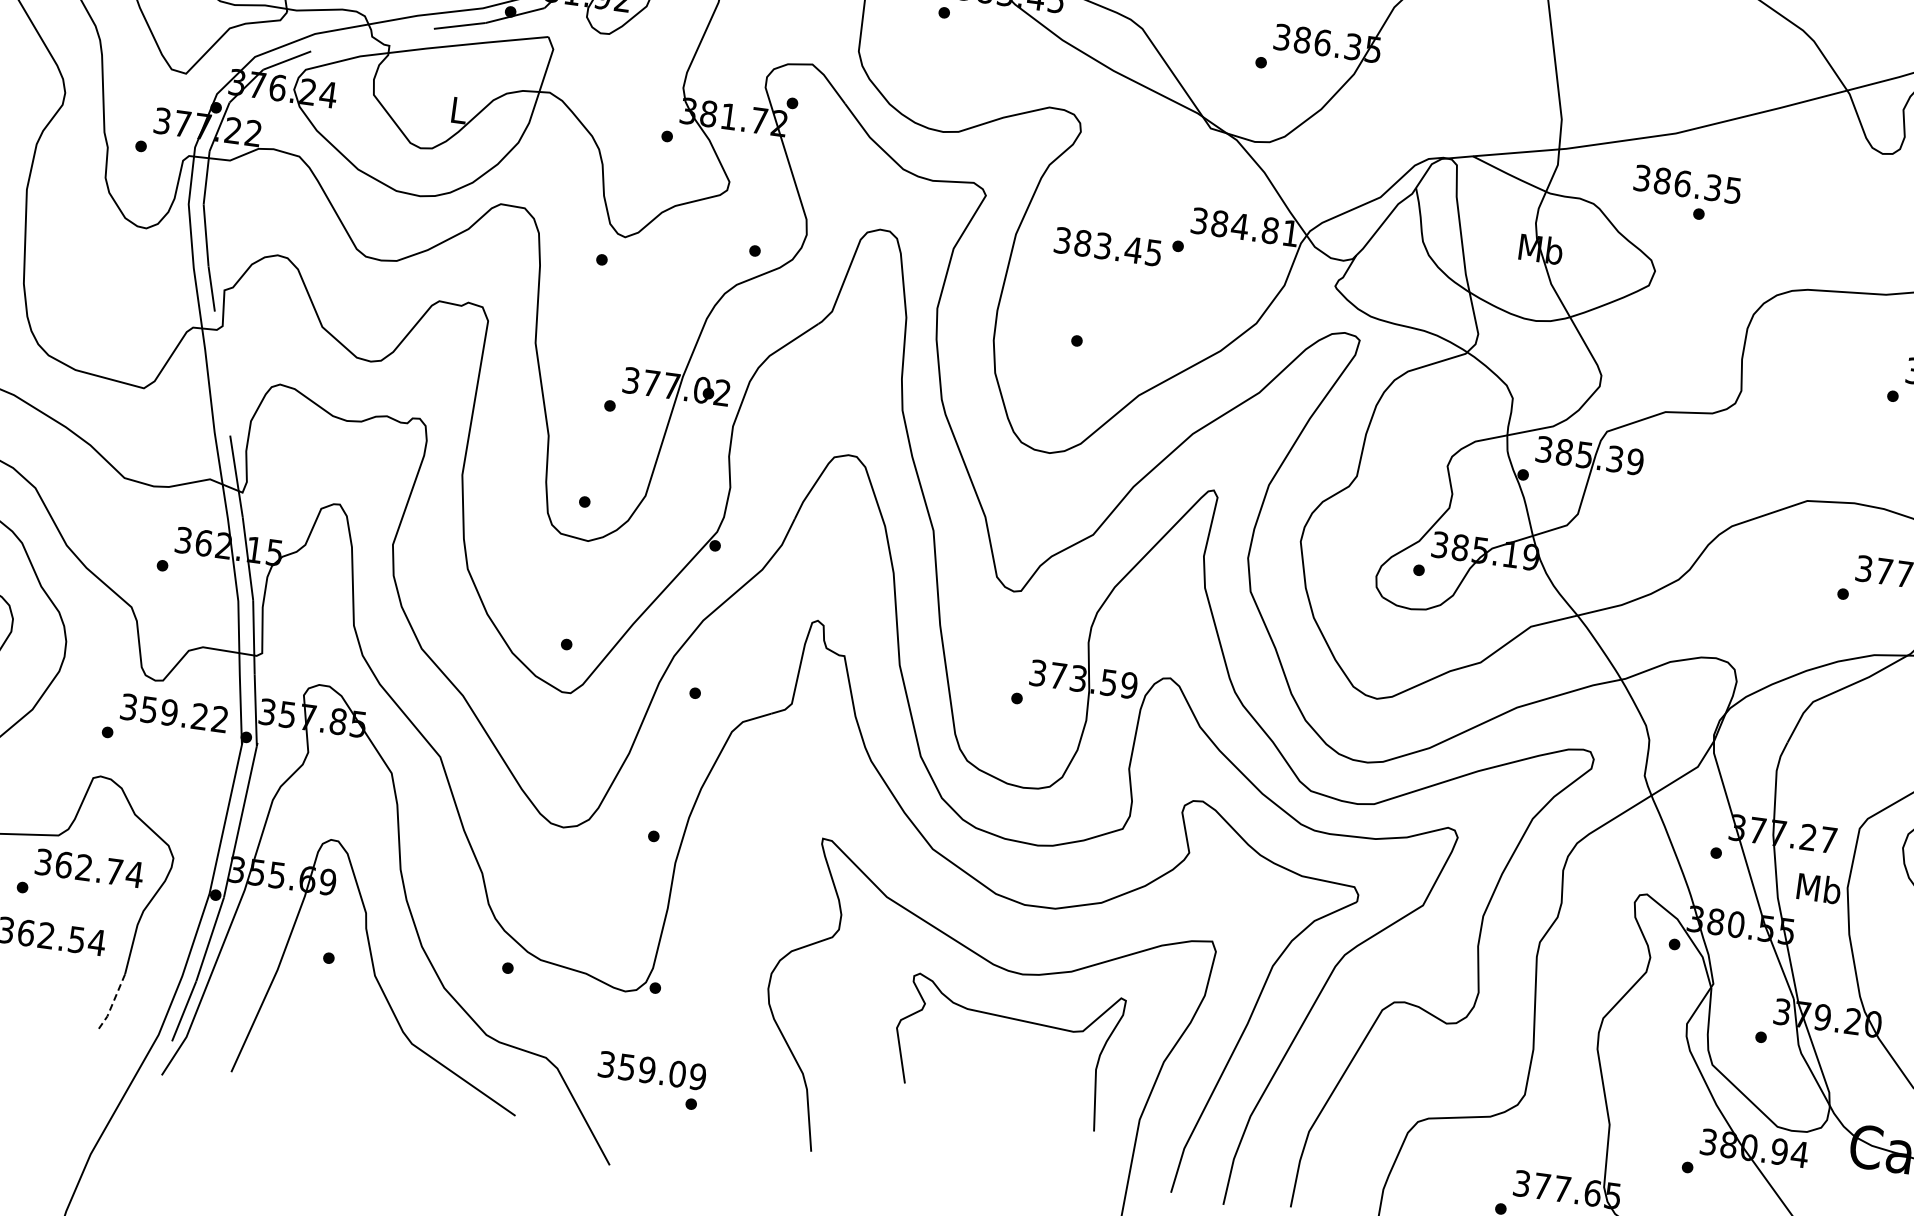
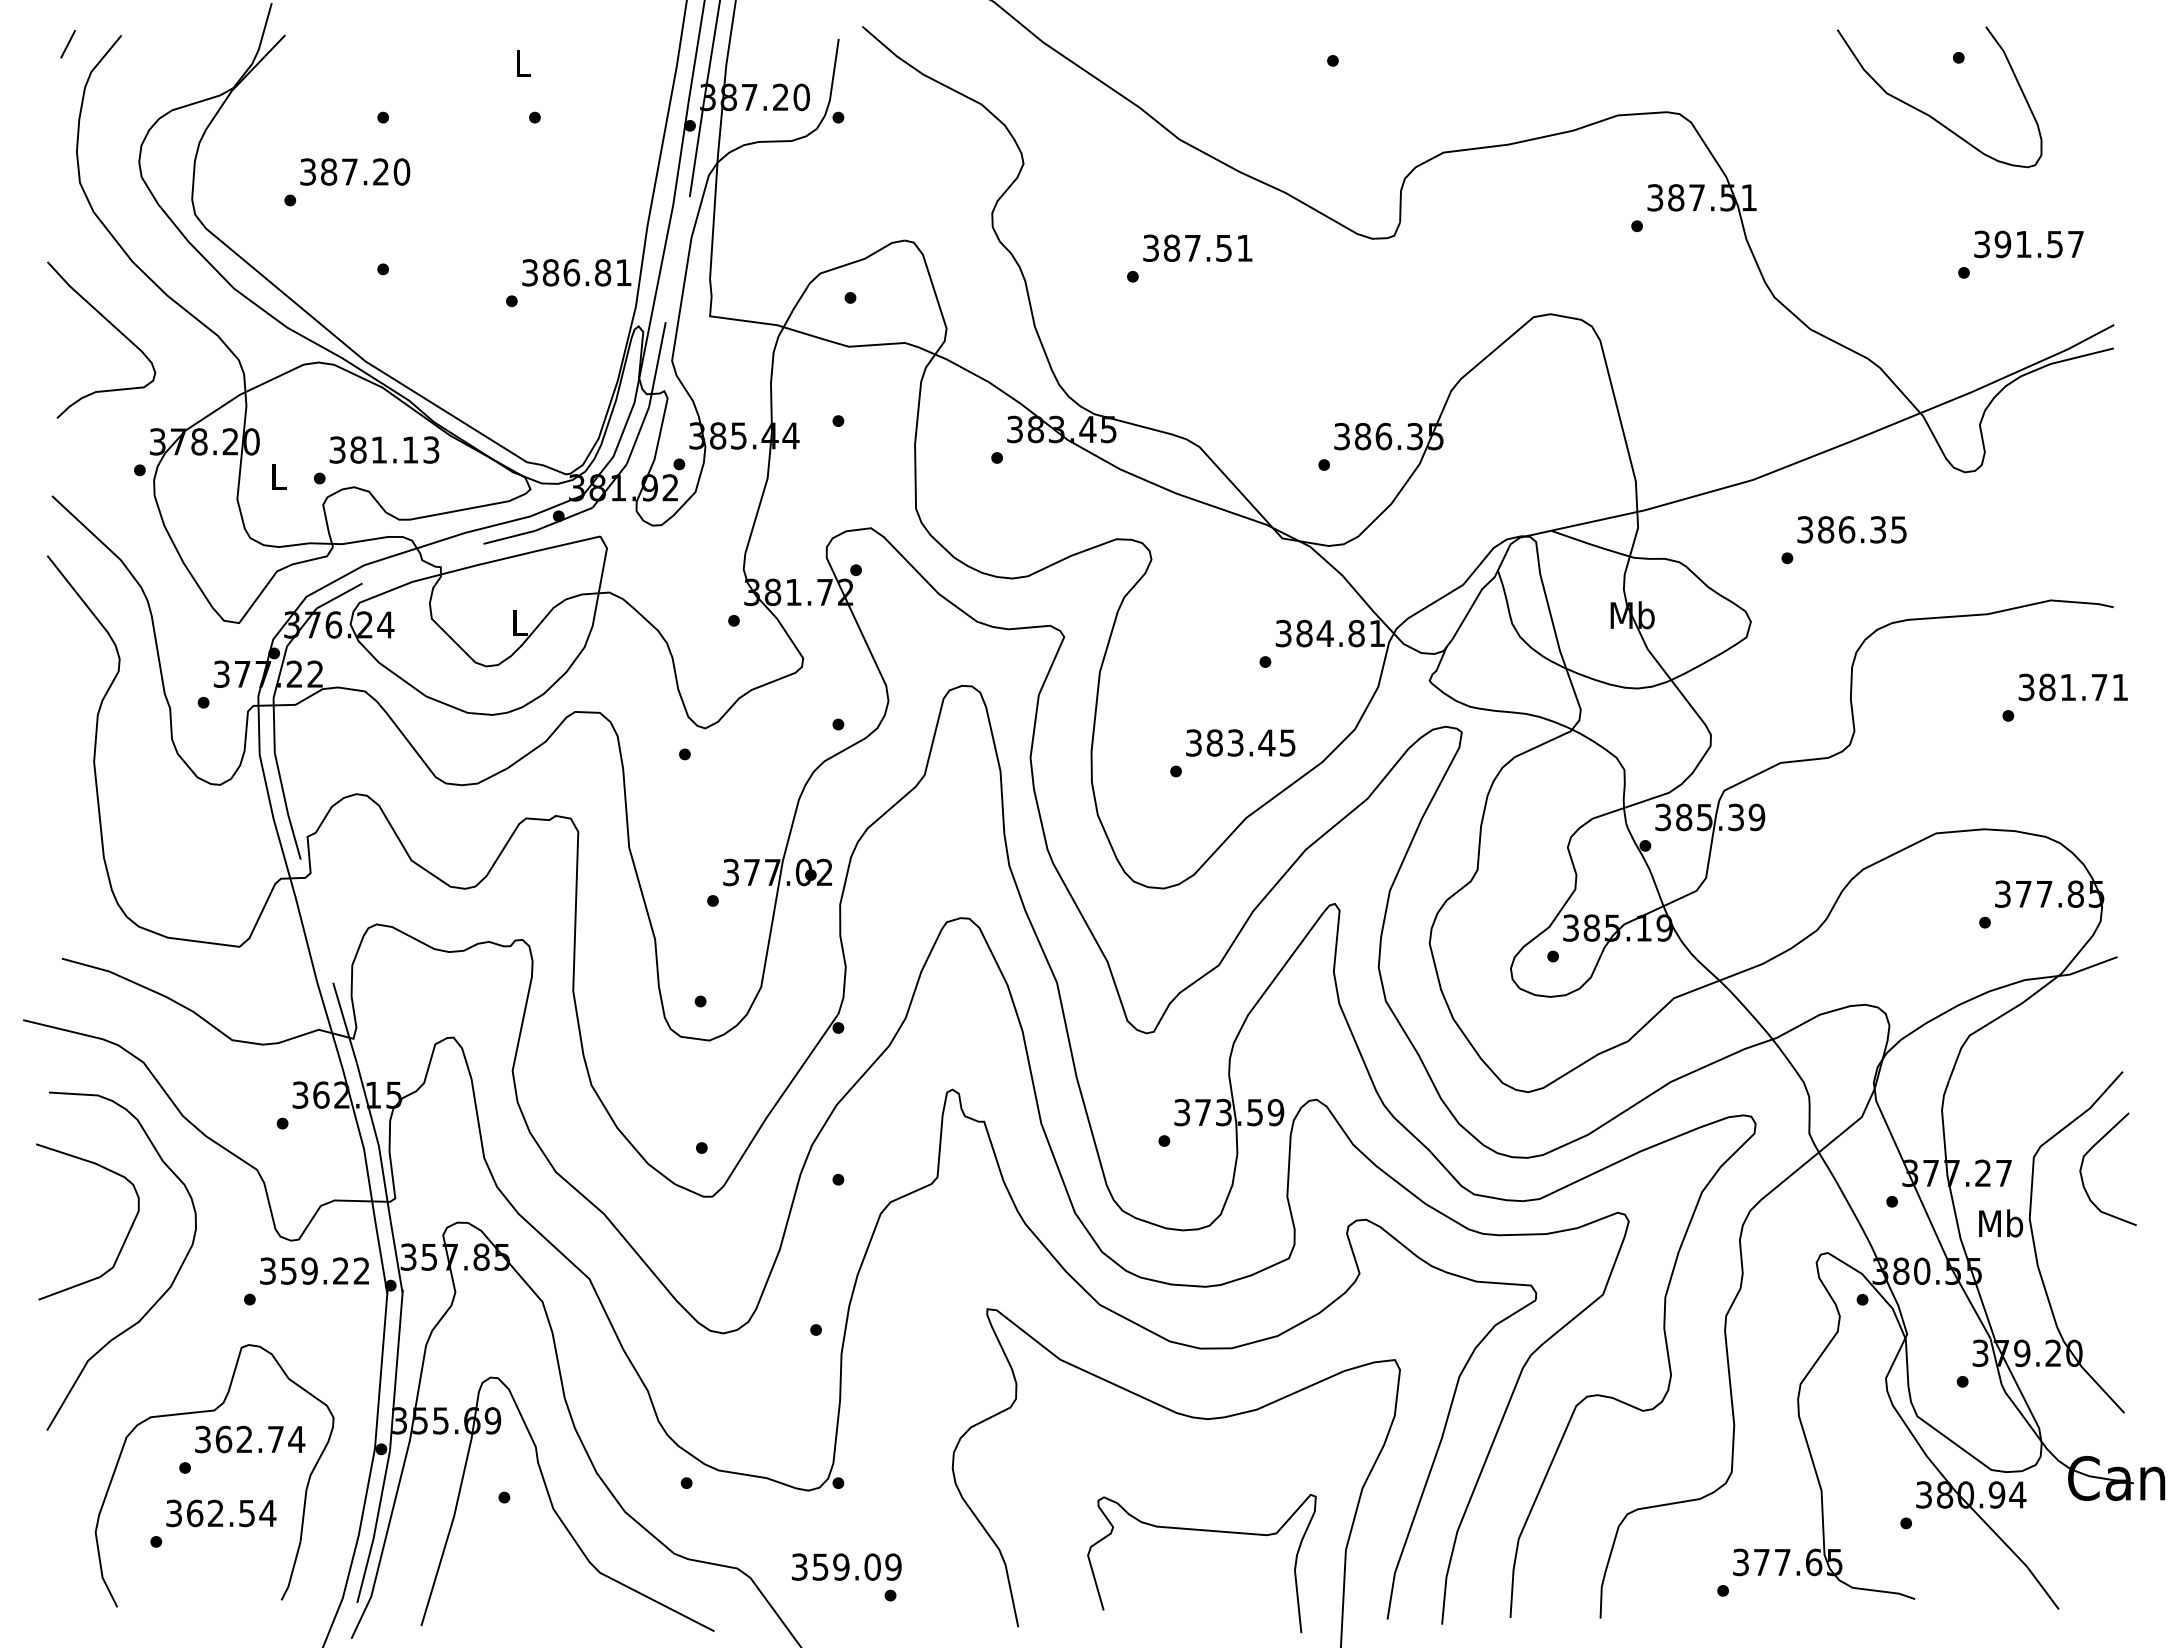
text: (1687, 184) -> (1851, 529), moved
text: (1107, 246) -> (1240, 742), moved
line: (113, 1003) -> (292, 1572), dashed -> solid
curve: (1011, 1019) -> (1202, 1531), moved

